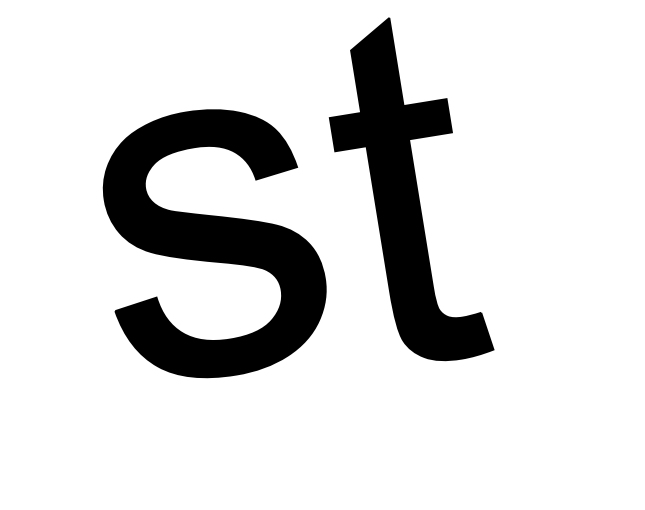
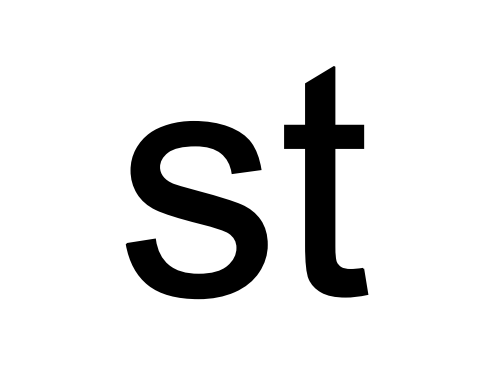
part: (211, 244) -> (196, 210), moved

